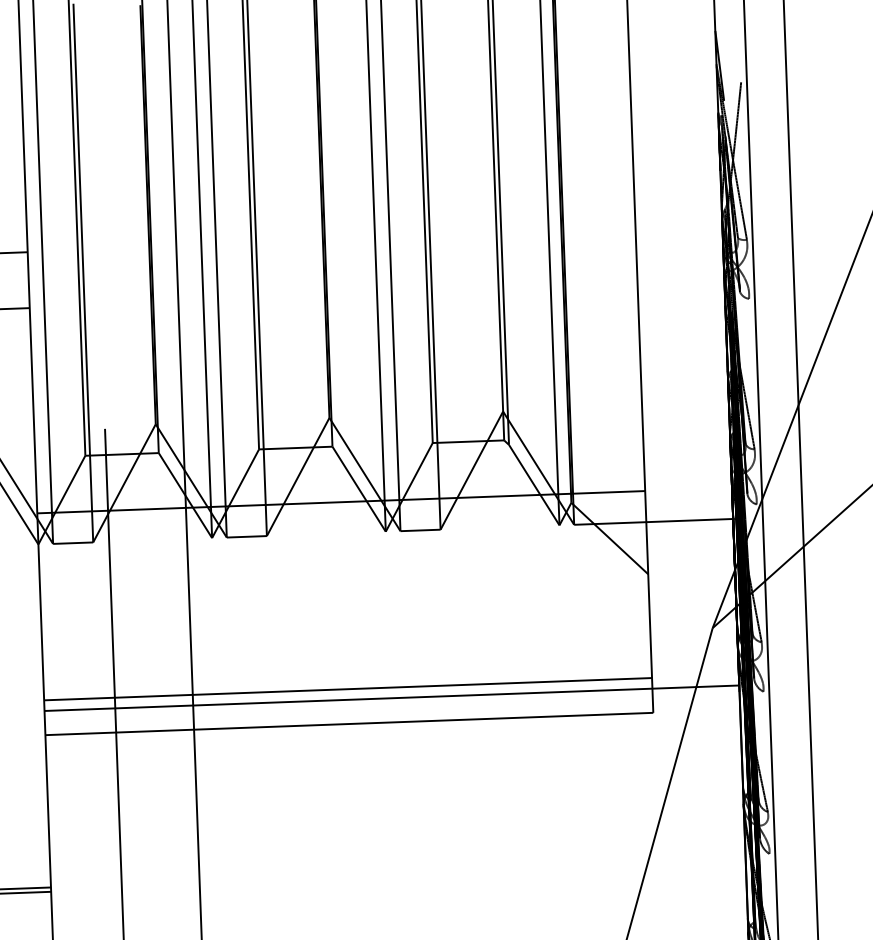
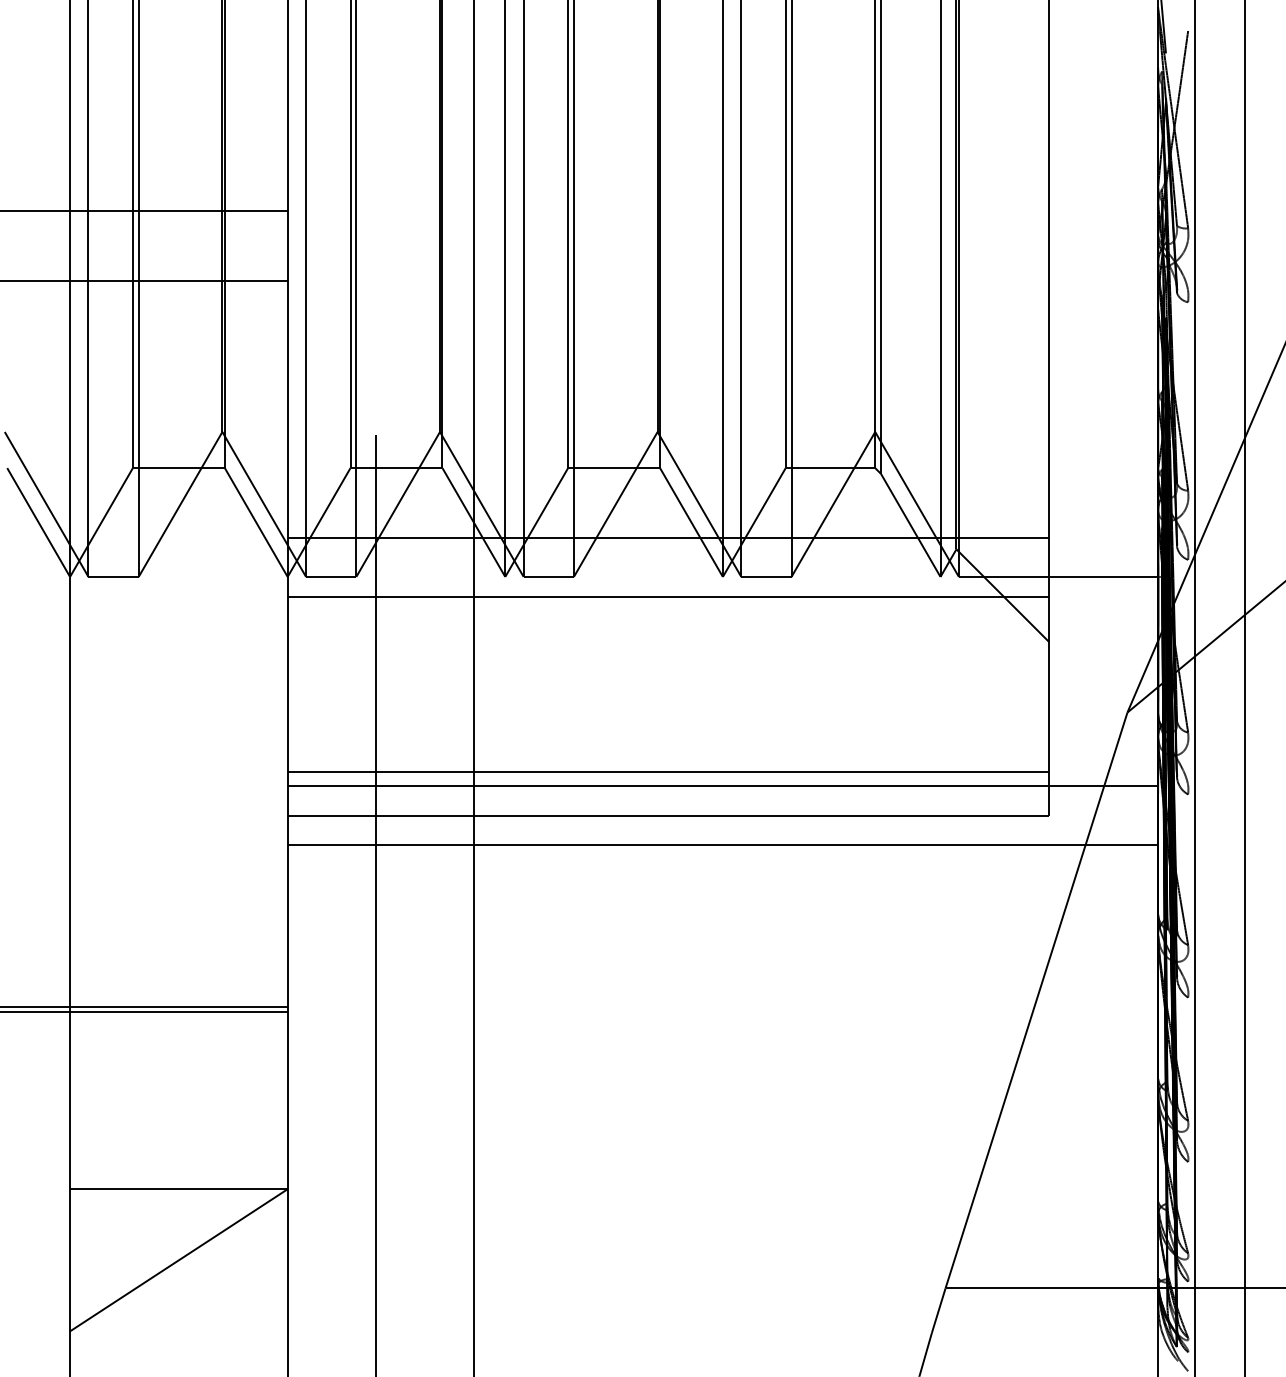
line: (342, 548) -> (668, 596), added
line: (393, 746) -> (722, 845), added

